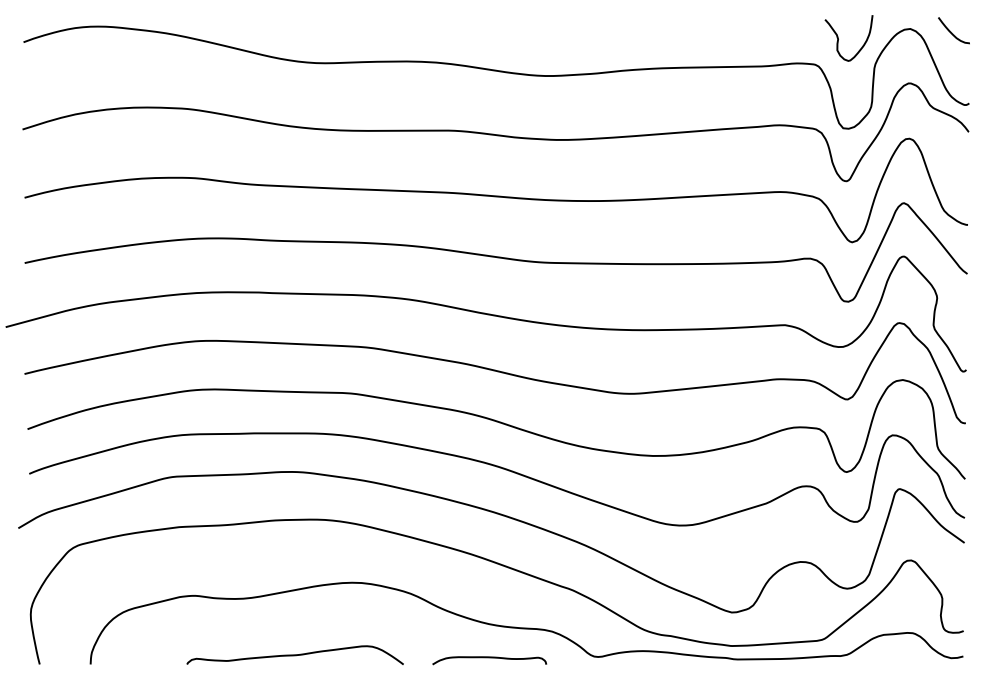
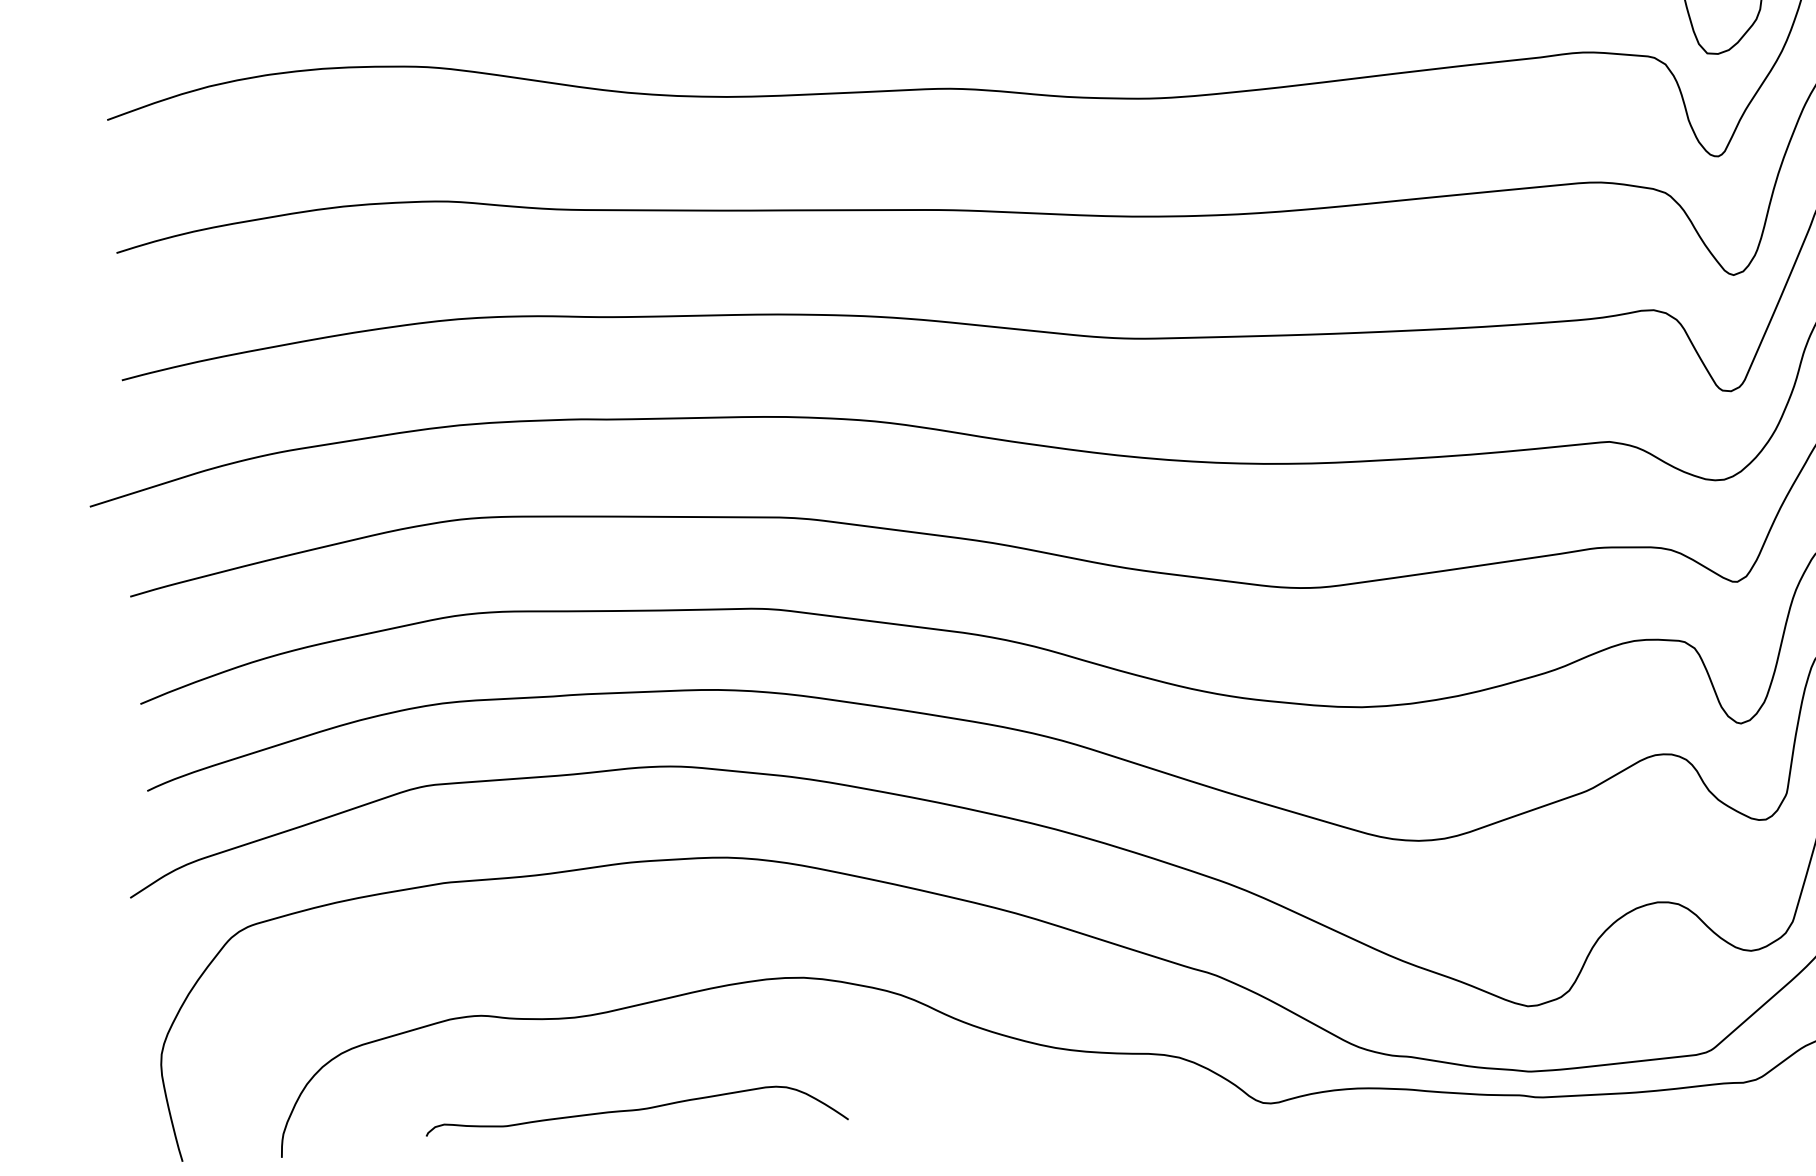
curve: (294, 654) -> (635, 1108), moved
curve: (489, 658) -> (1059, 1114), removed

